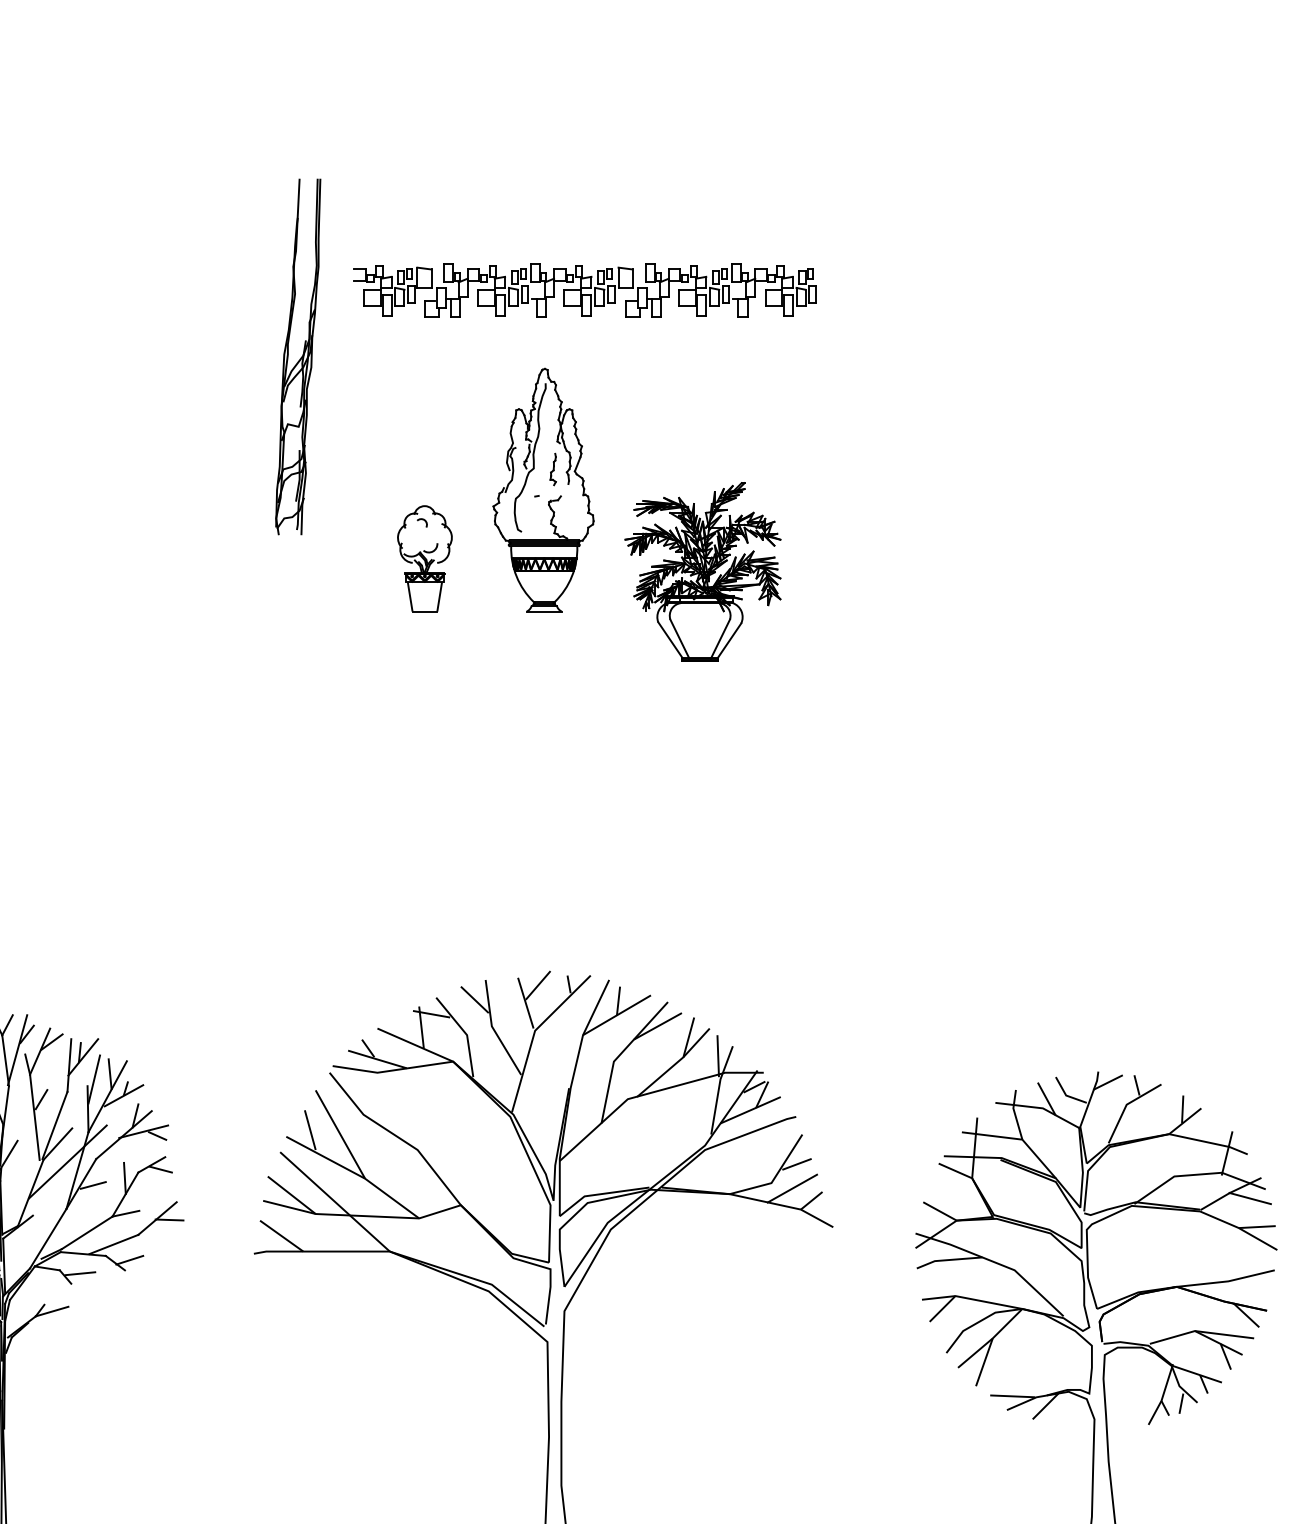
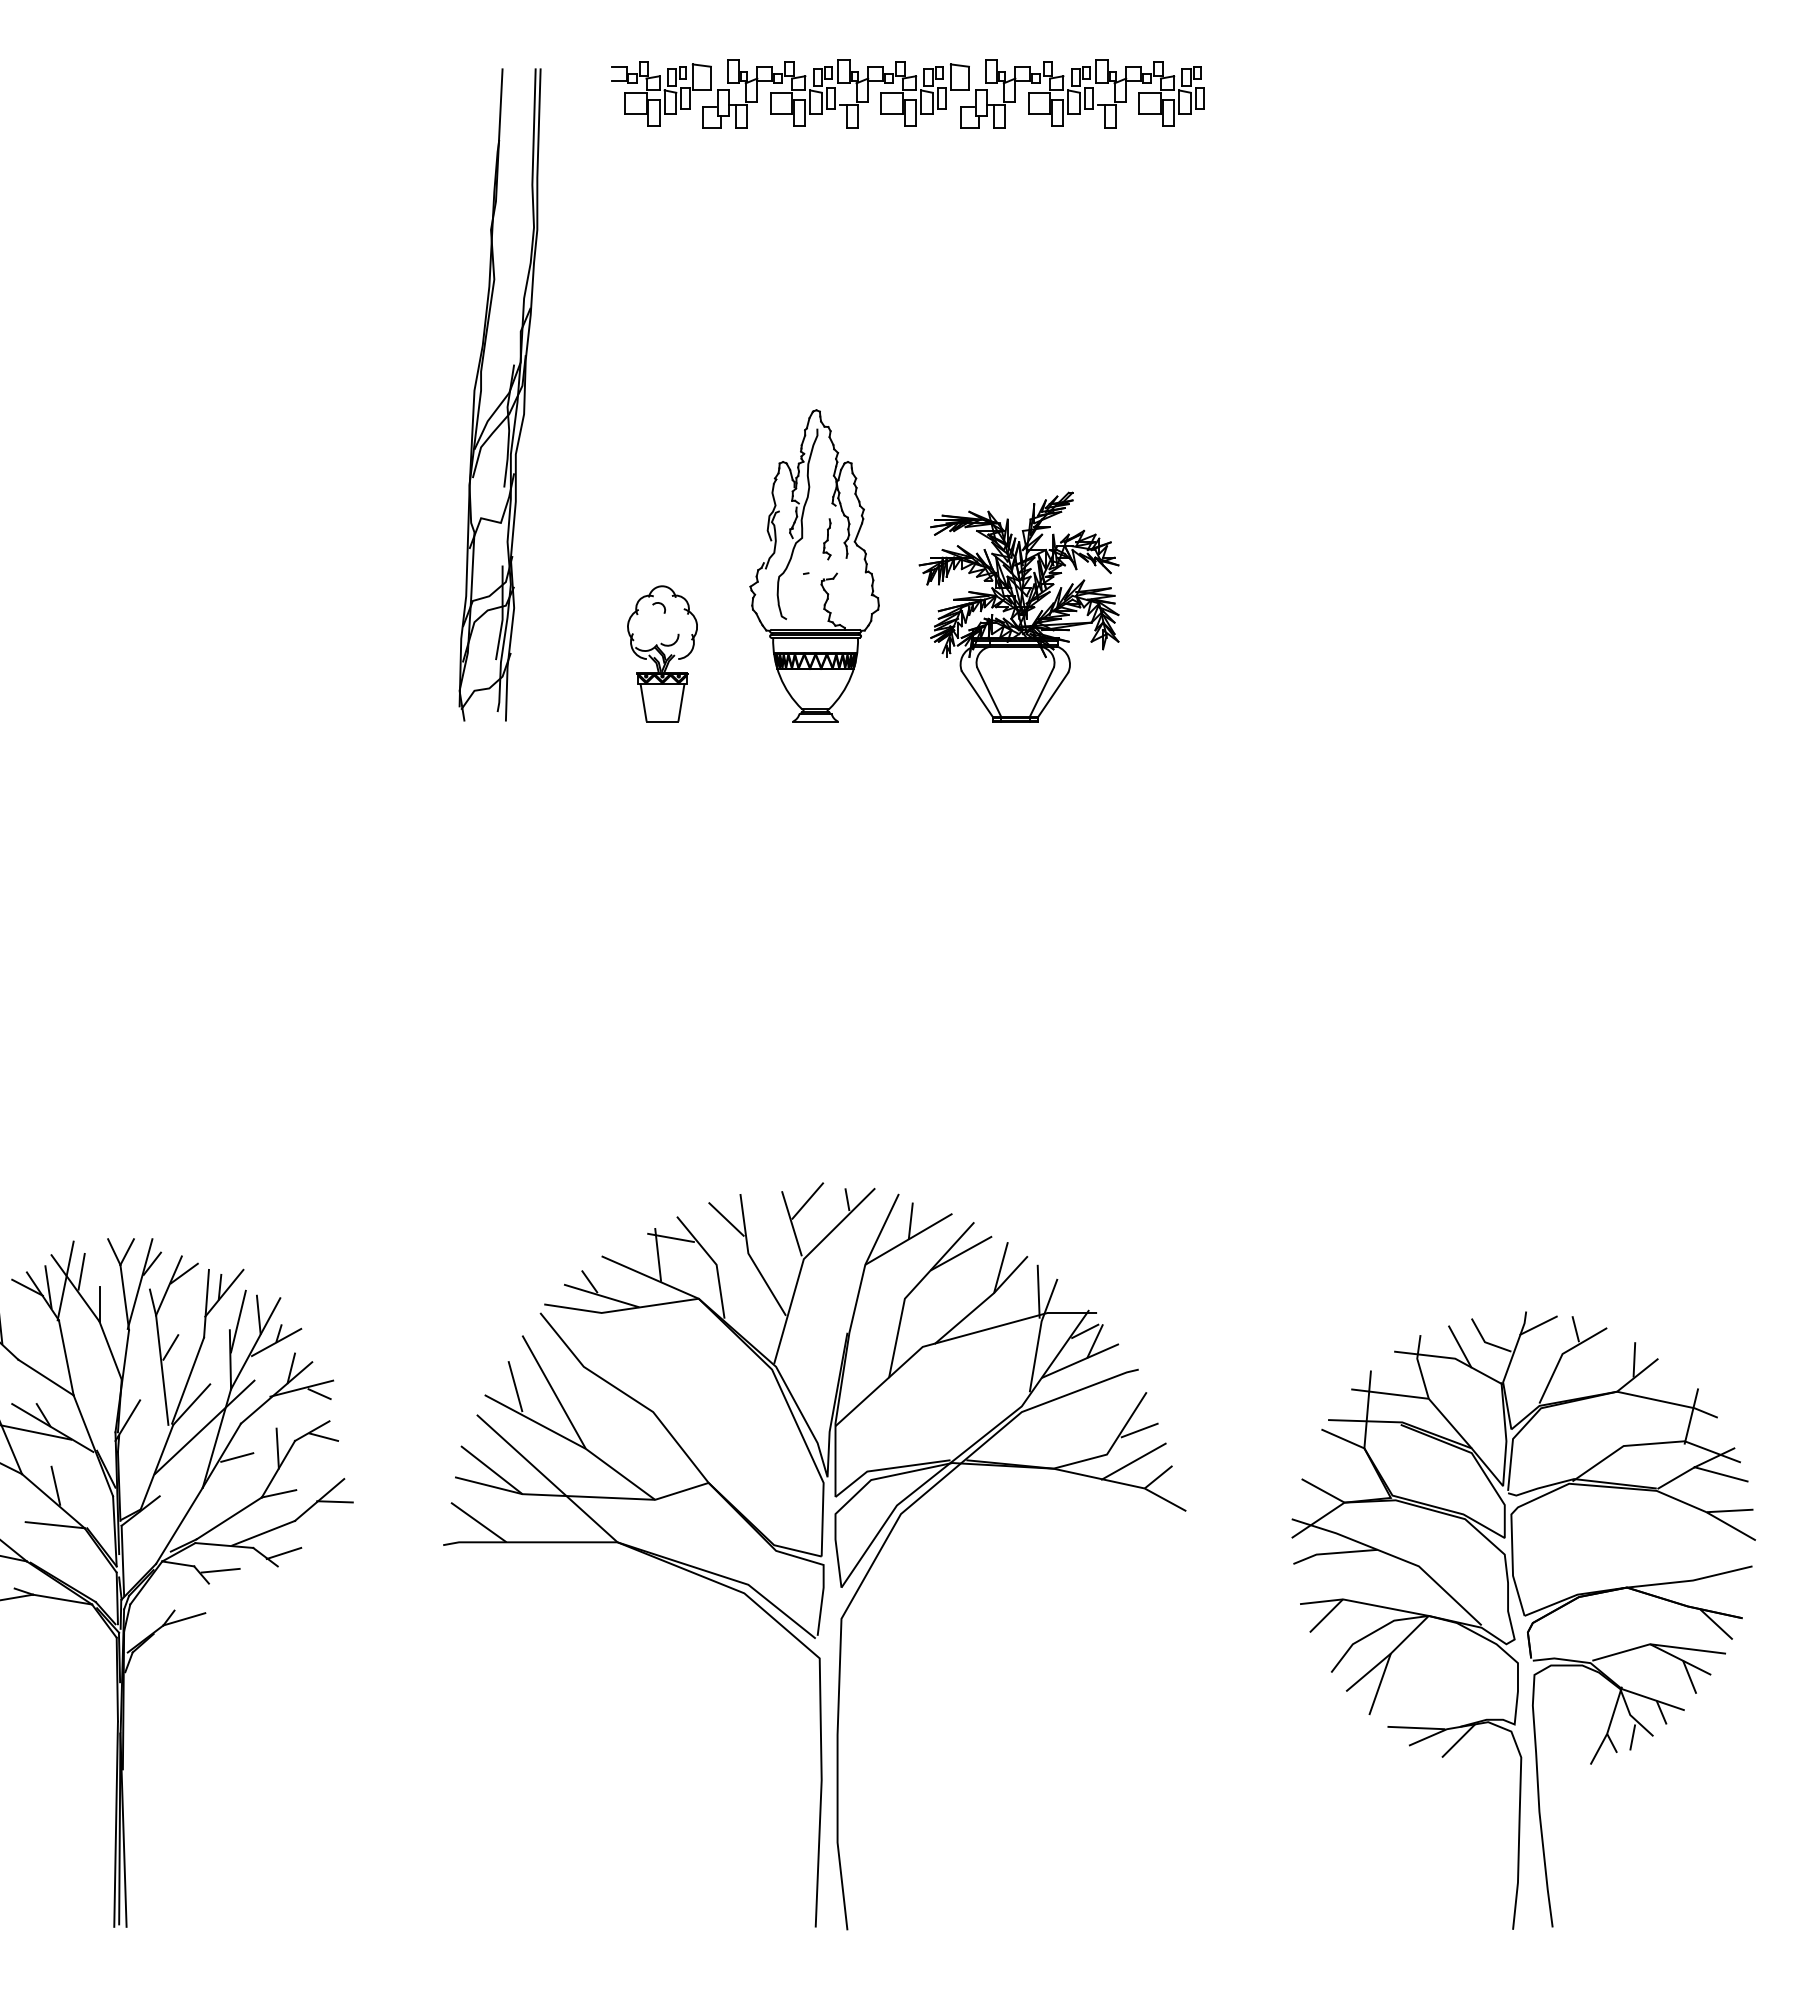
part: (584, 290) -> (907, 93), moved
part: (297, 356) -> (499, 394), size x1.43
part: (702, 571) -> (1018, 606), moved

